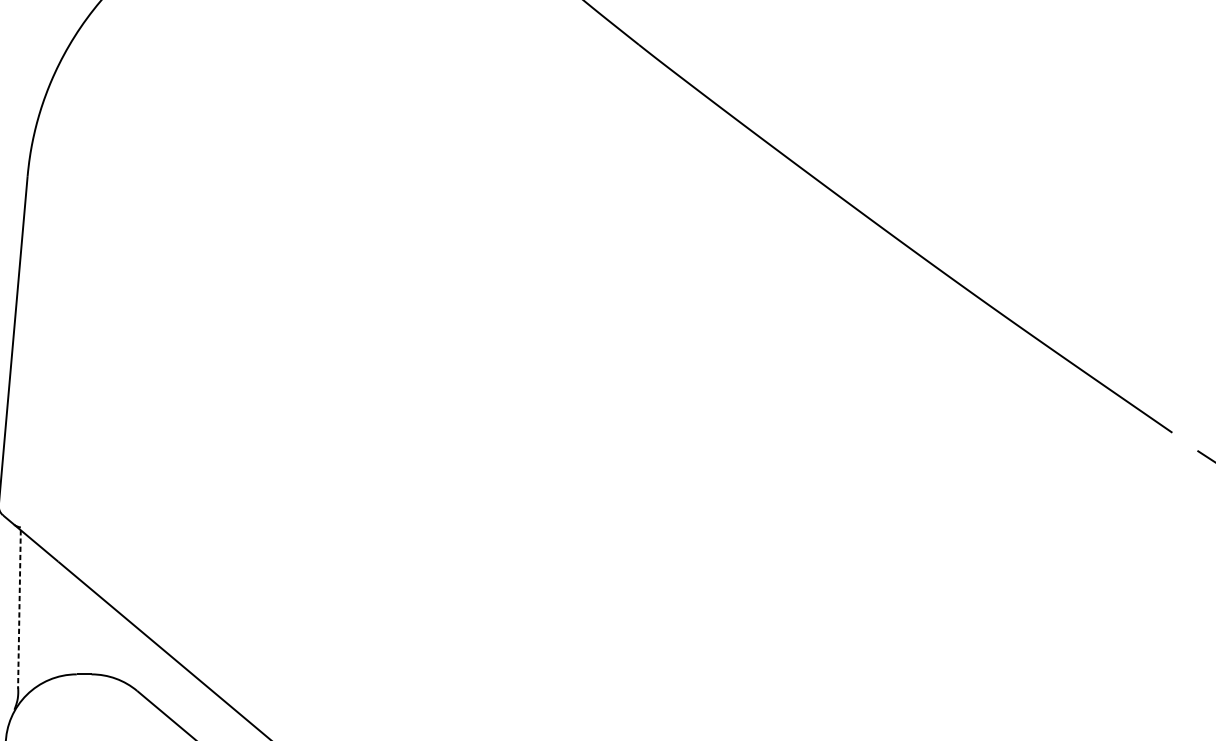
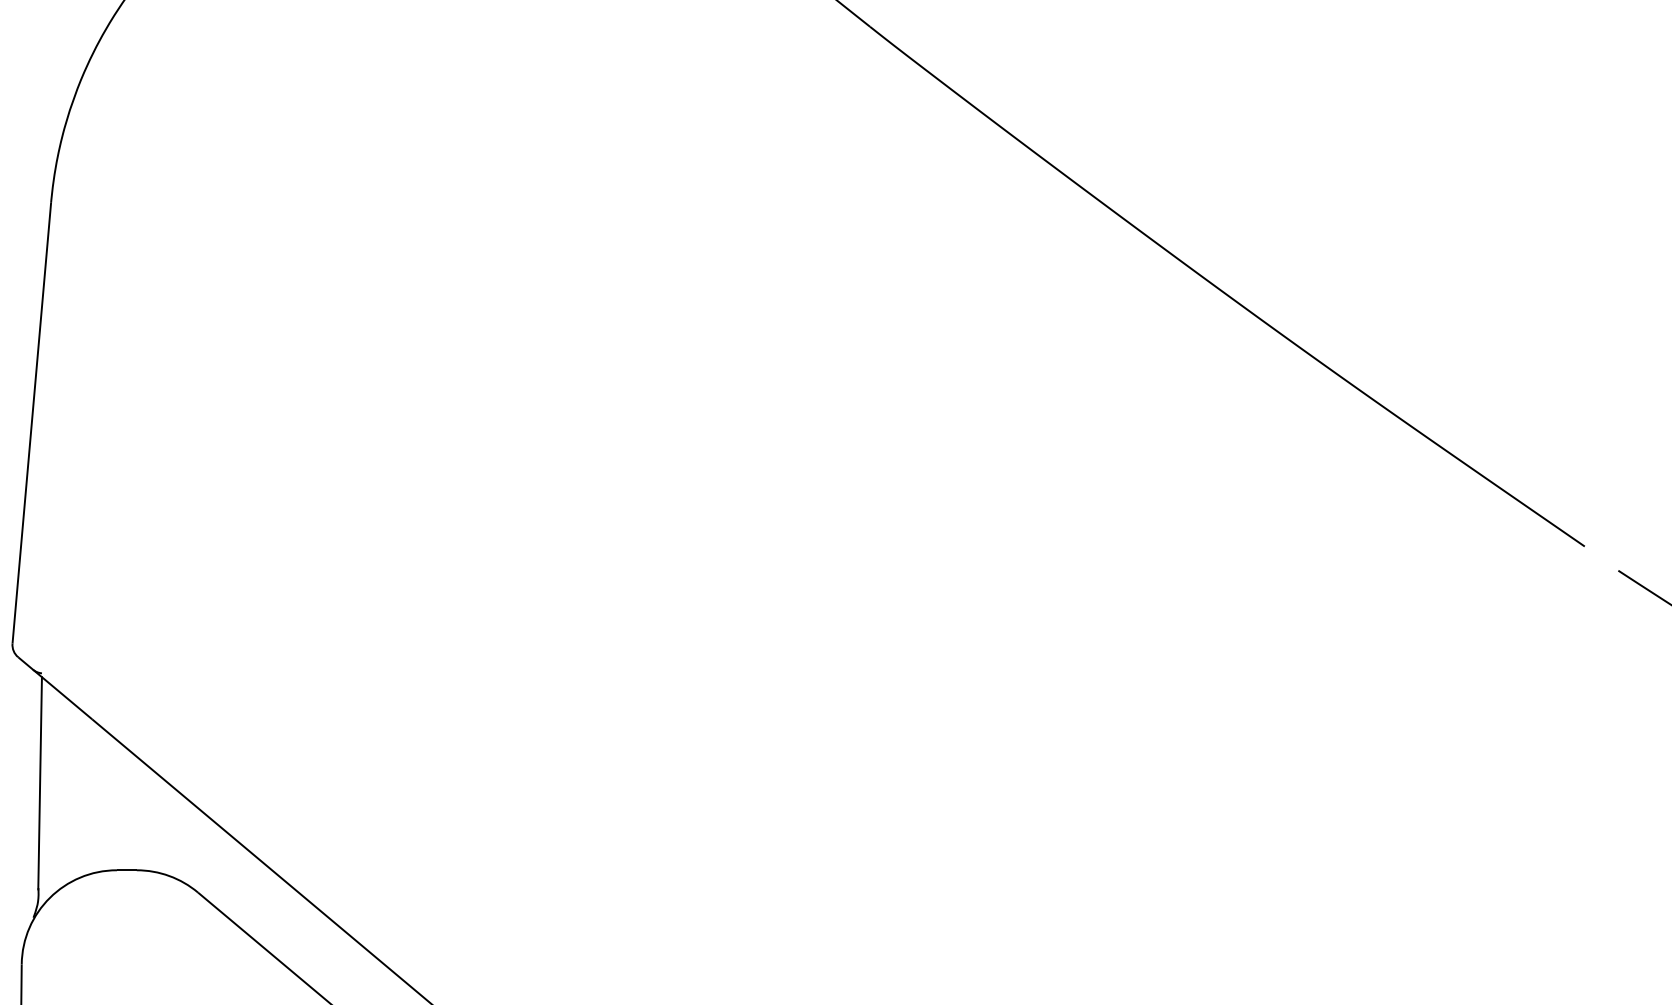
line: (19, 609) -> (40, 783), dashed -> solid

